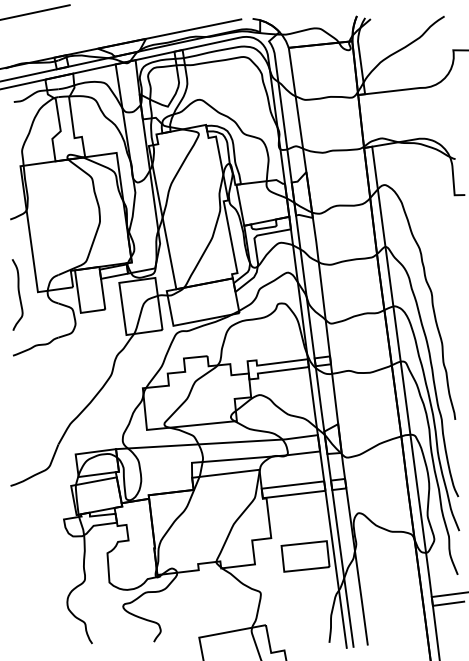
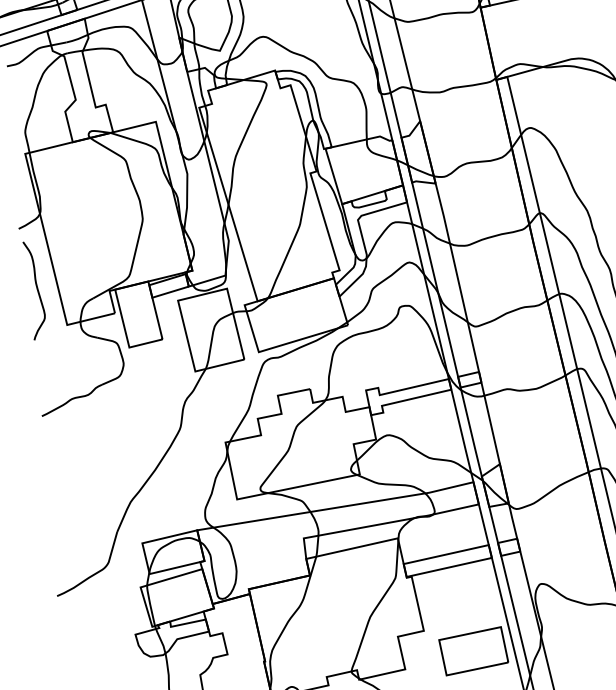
curve: (18, 294) -> (36, 289), moved

